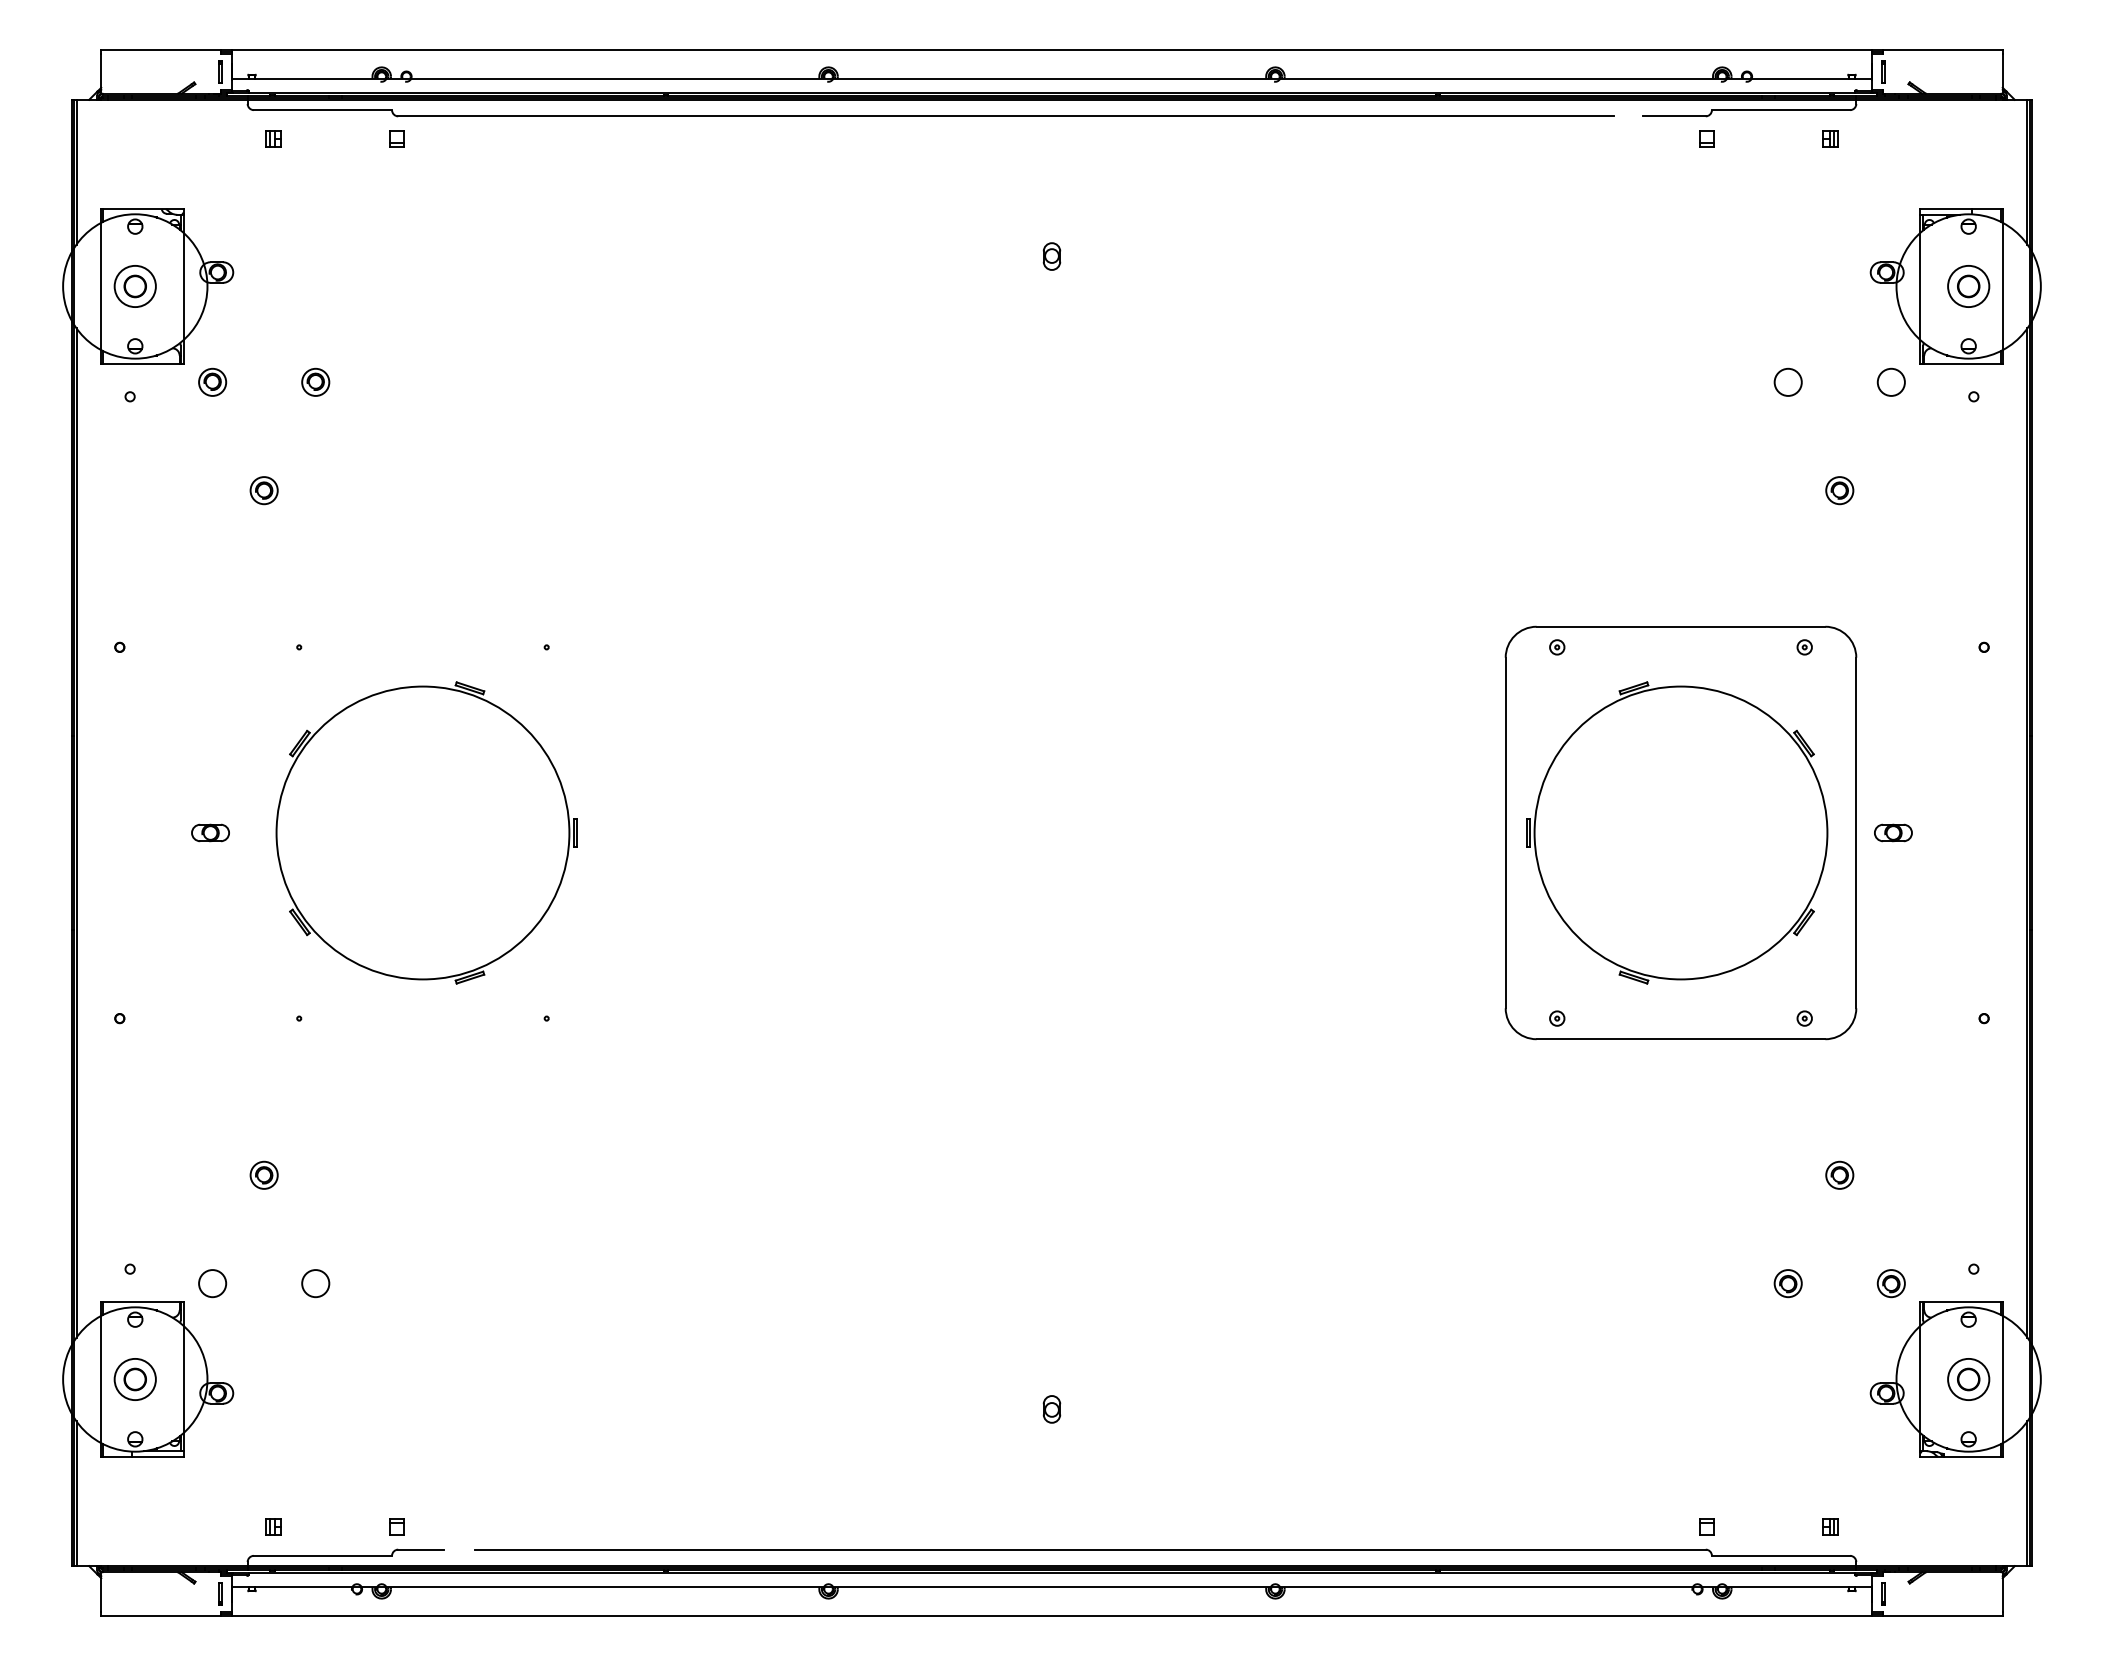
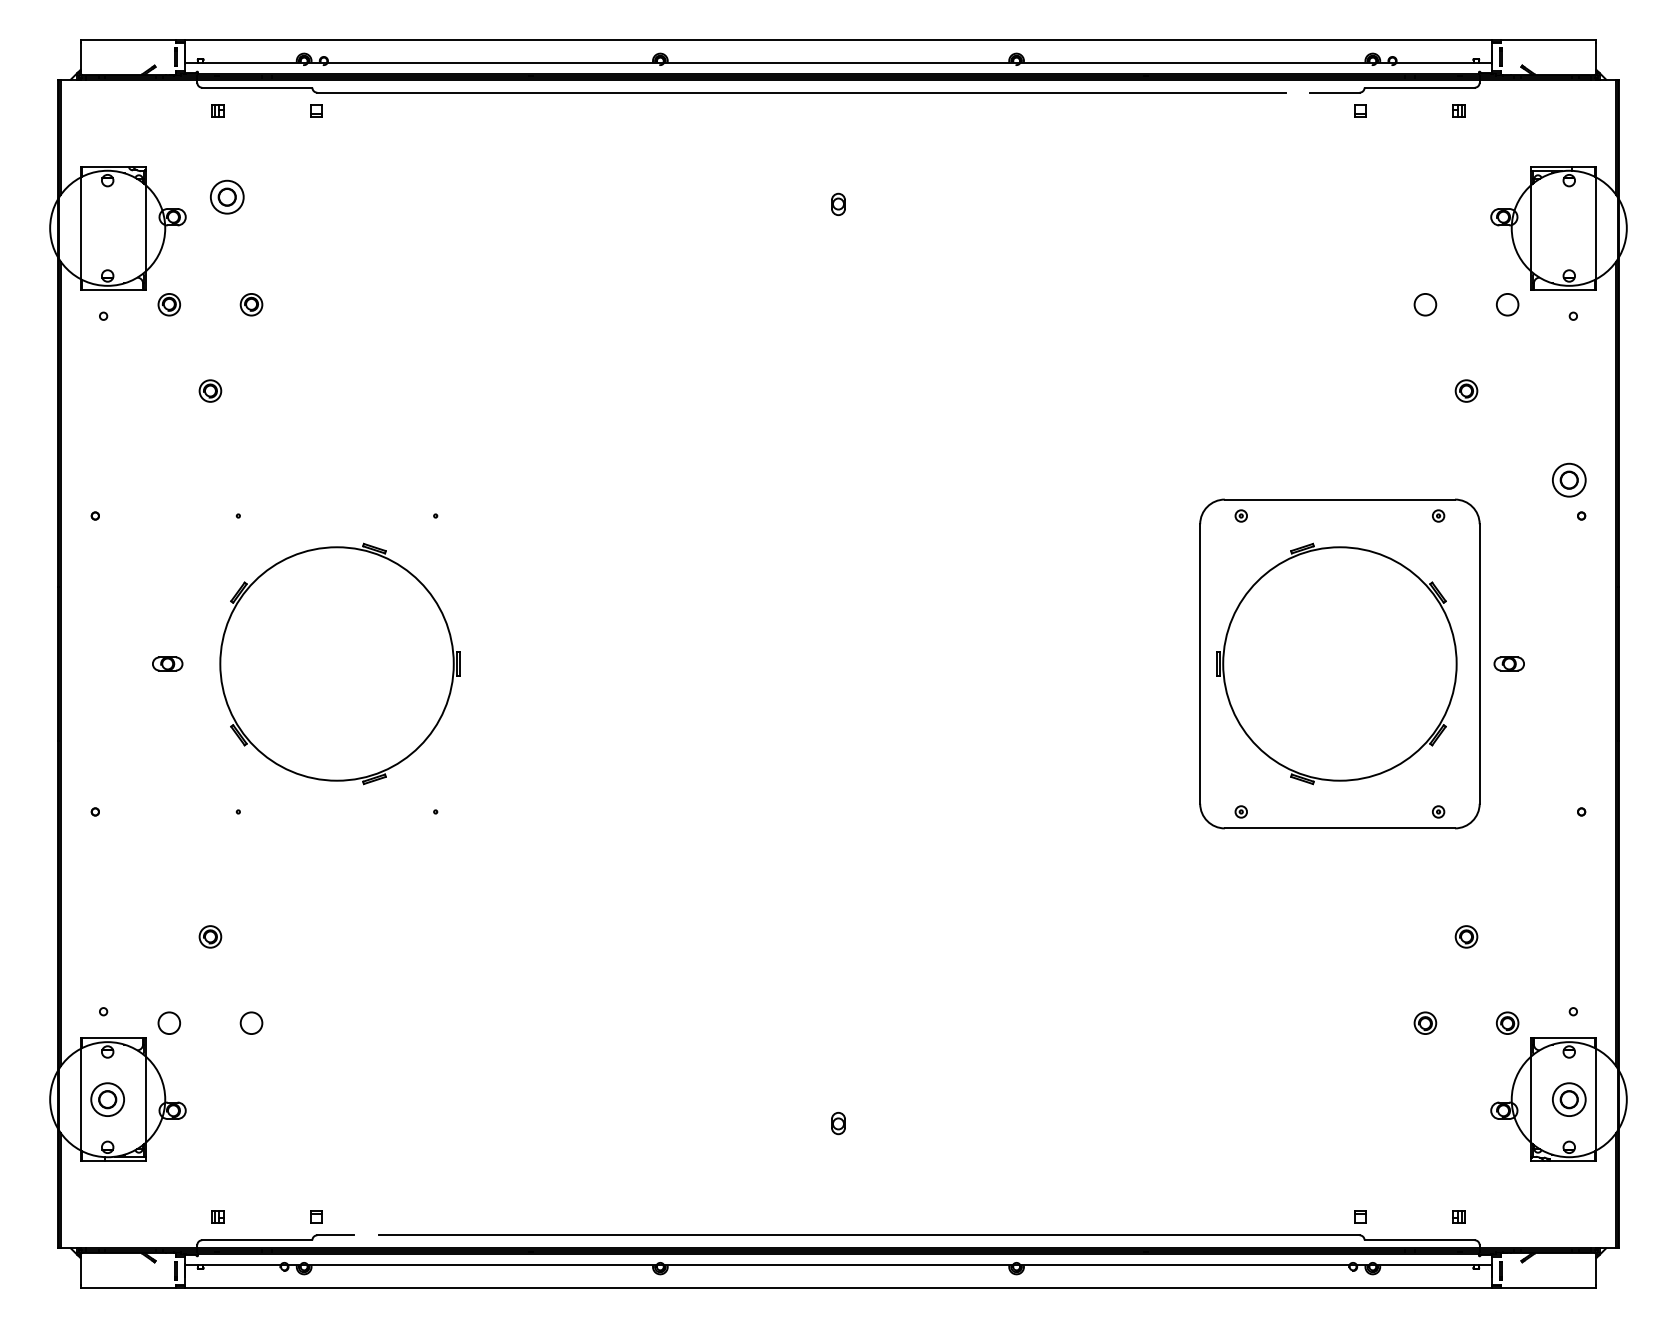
part: (134, 286) -> (226, 197), moved
part: (1968, 286) -> (1569, 480), moved

